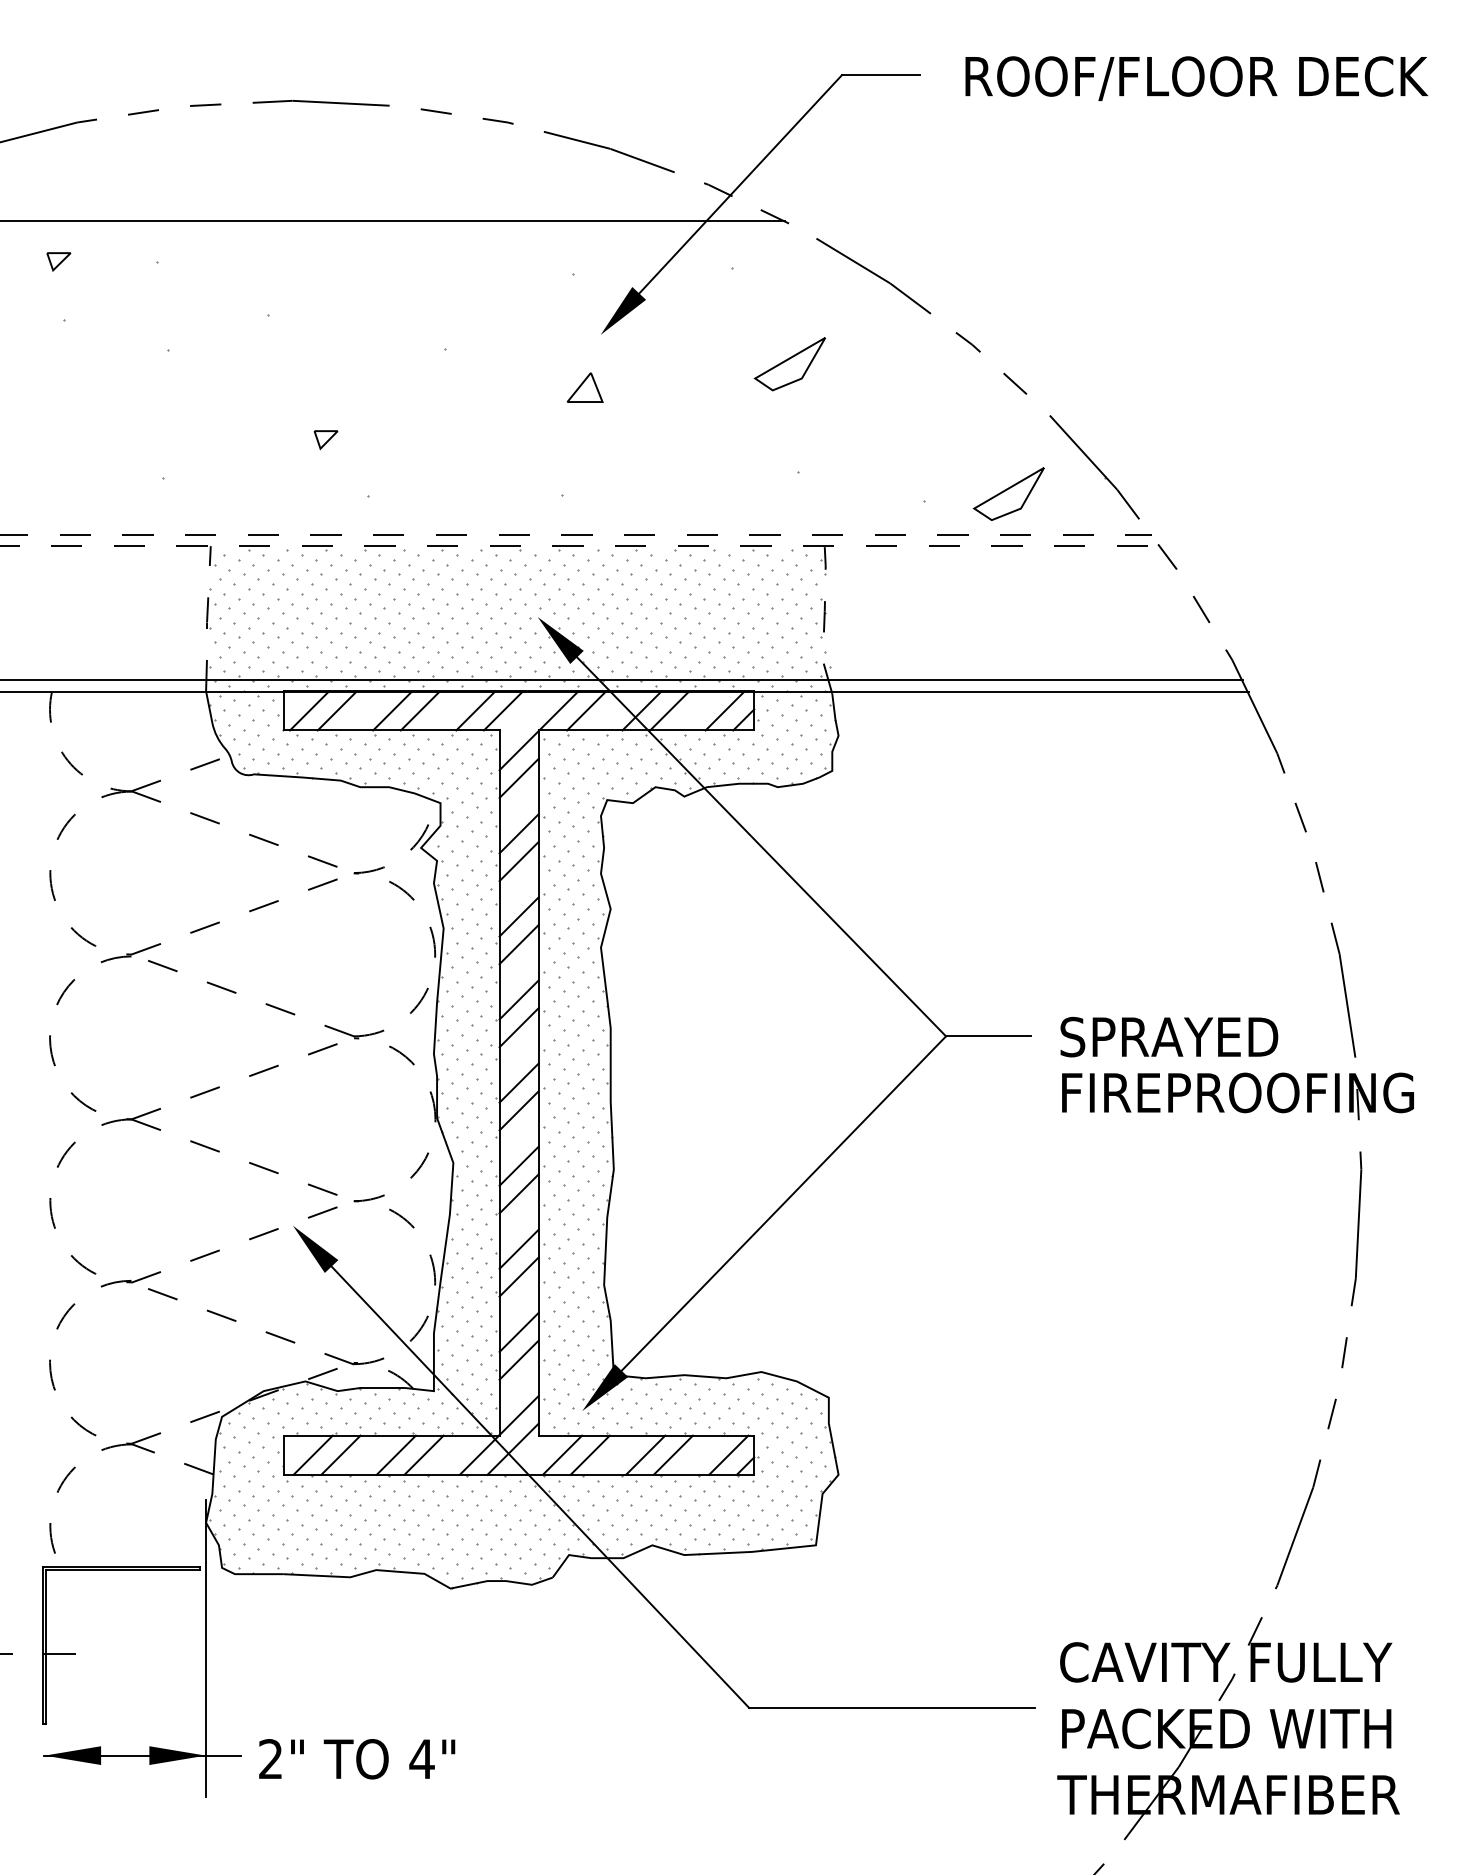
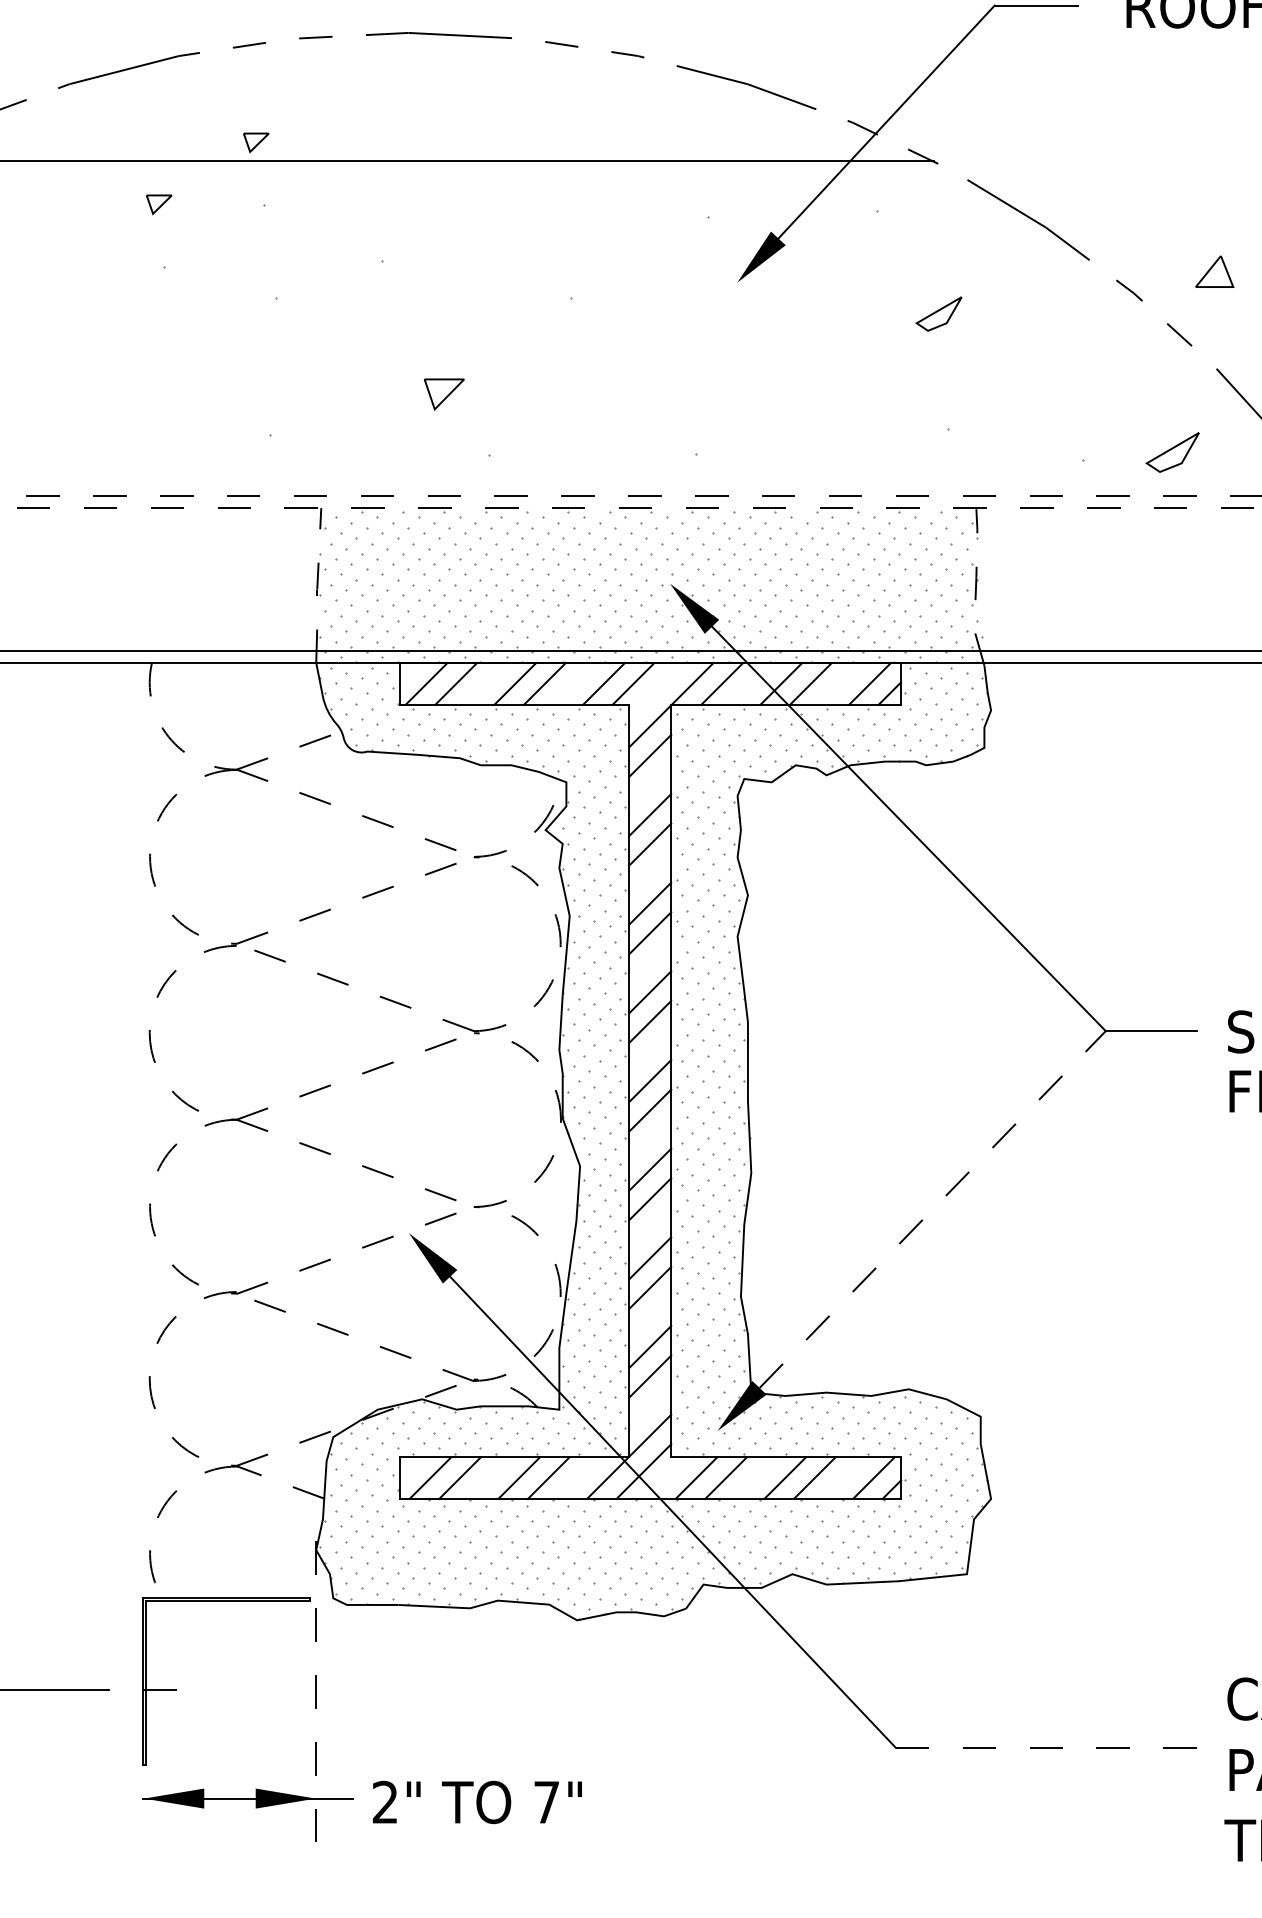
part: (149, 203) -> (255, 142), added
part: (789, 364) -> (938, 314), size x0.6
part: (584, 387) -> (1214, 271), moved
part: (325, 440) -> (443, 395), size x1.6
part: (1008, 493) -> (1172, 451), size x0.7
line: (783, 1203) -> (932, 1209), solid -> dashed
line: (206, 1647) -> (316, 1683), solid -> dashed
line: (892, 1707) -> (1048, 1747), solid -> dashed
text: (421, 1758) -> (546, 1801), 4" -> 7"

